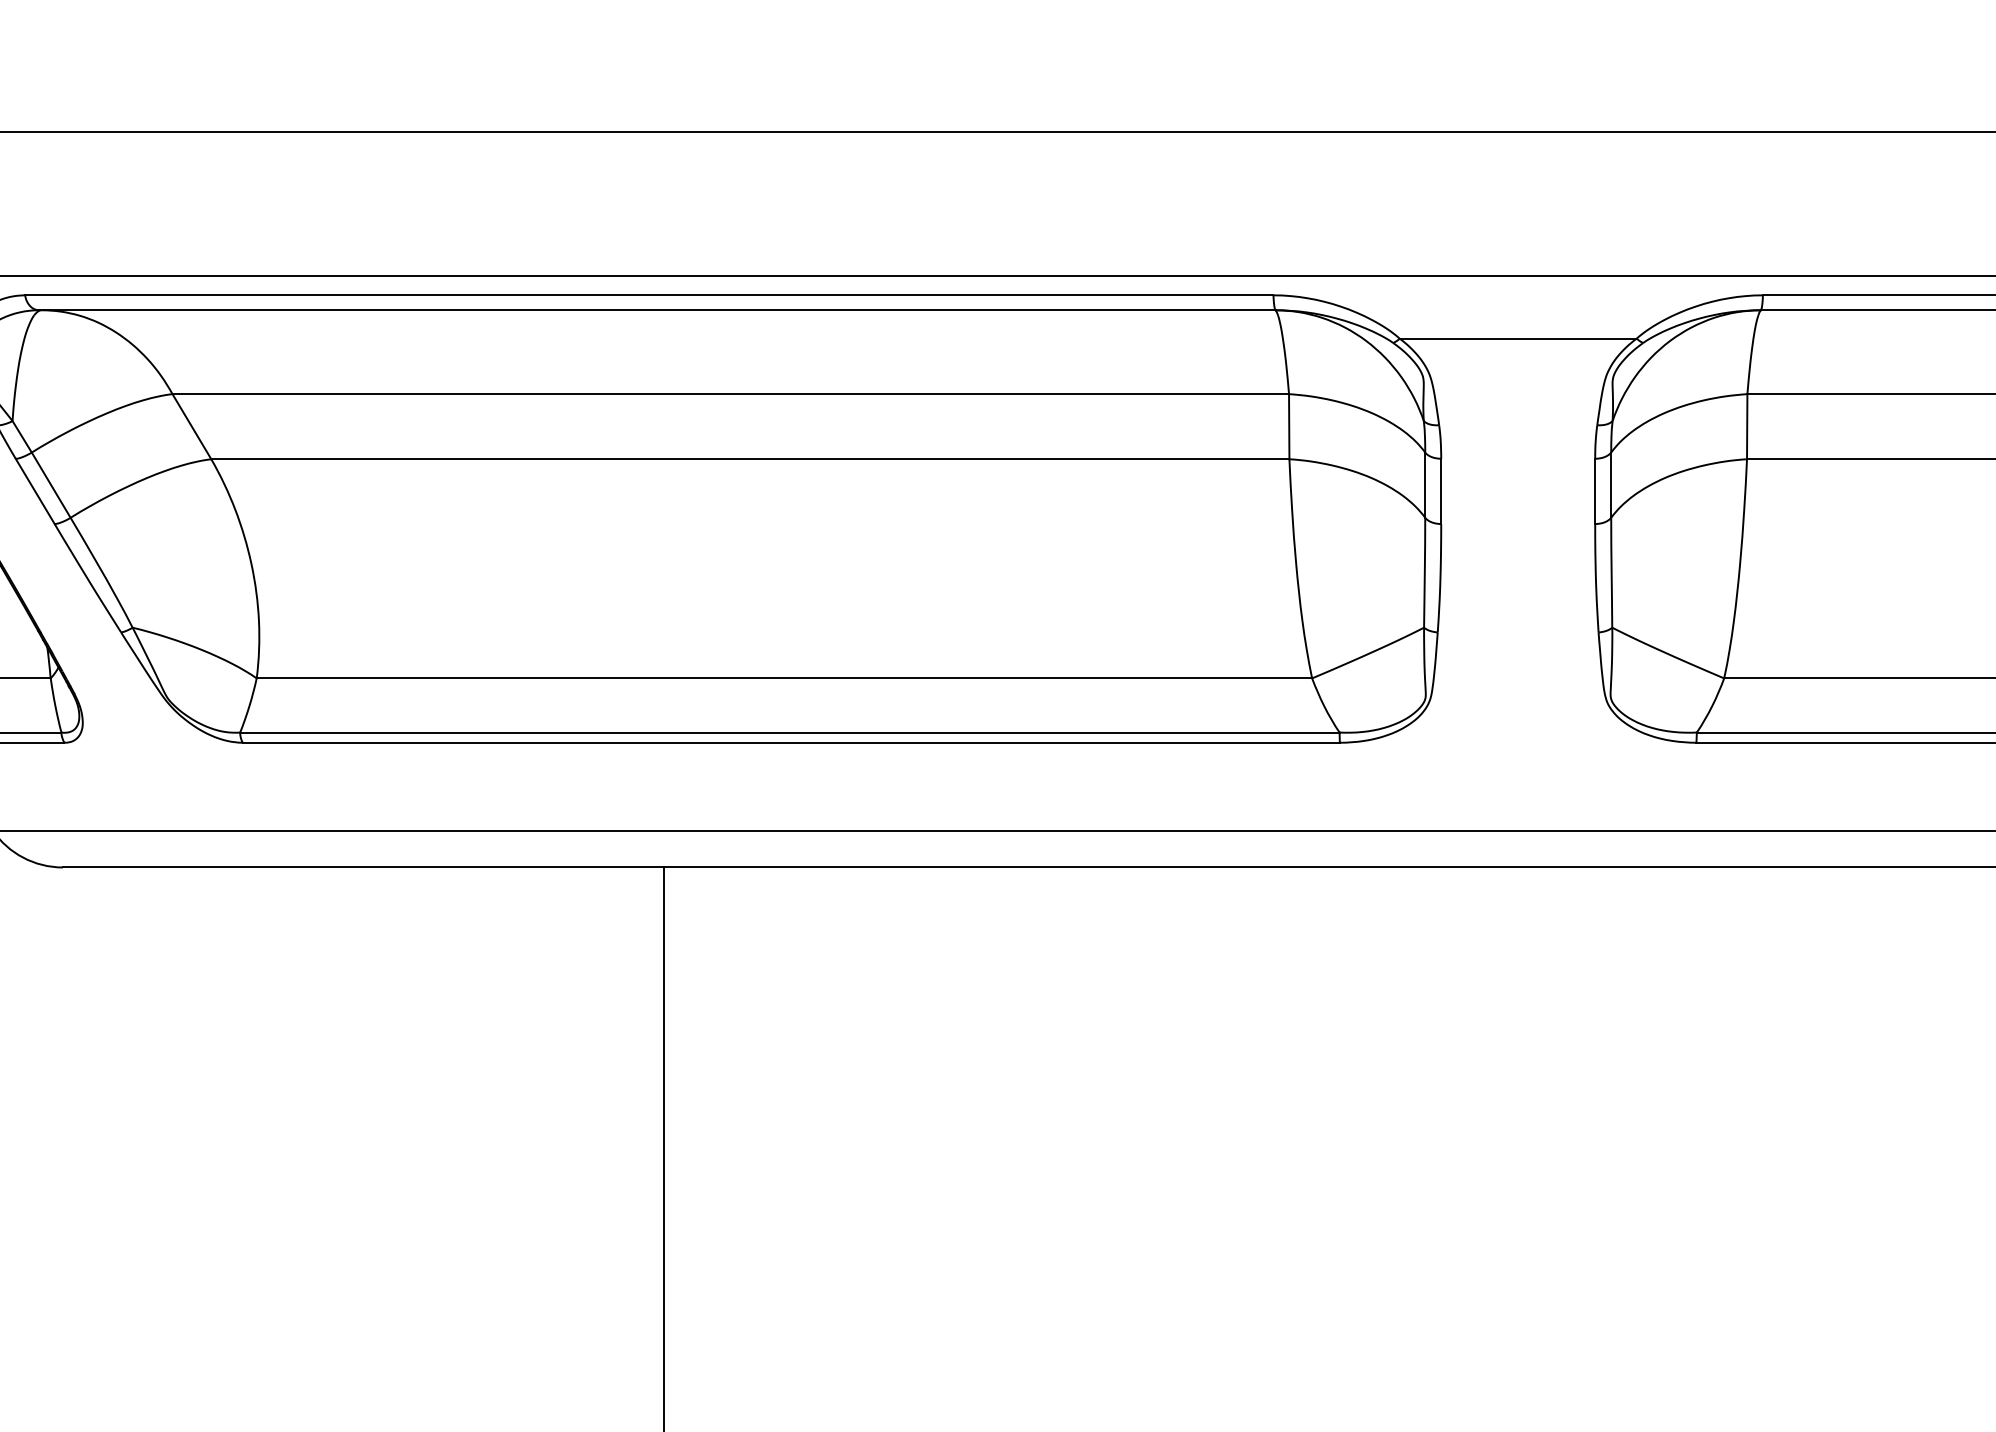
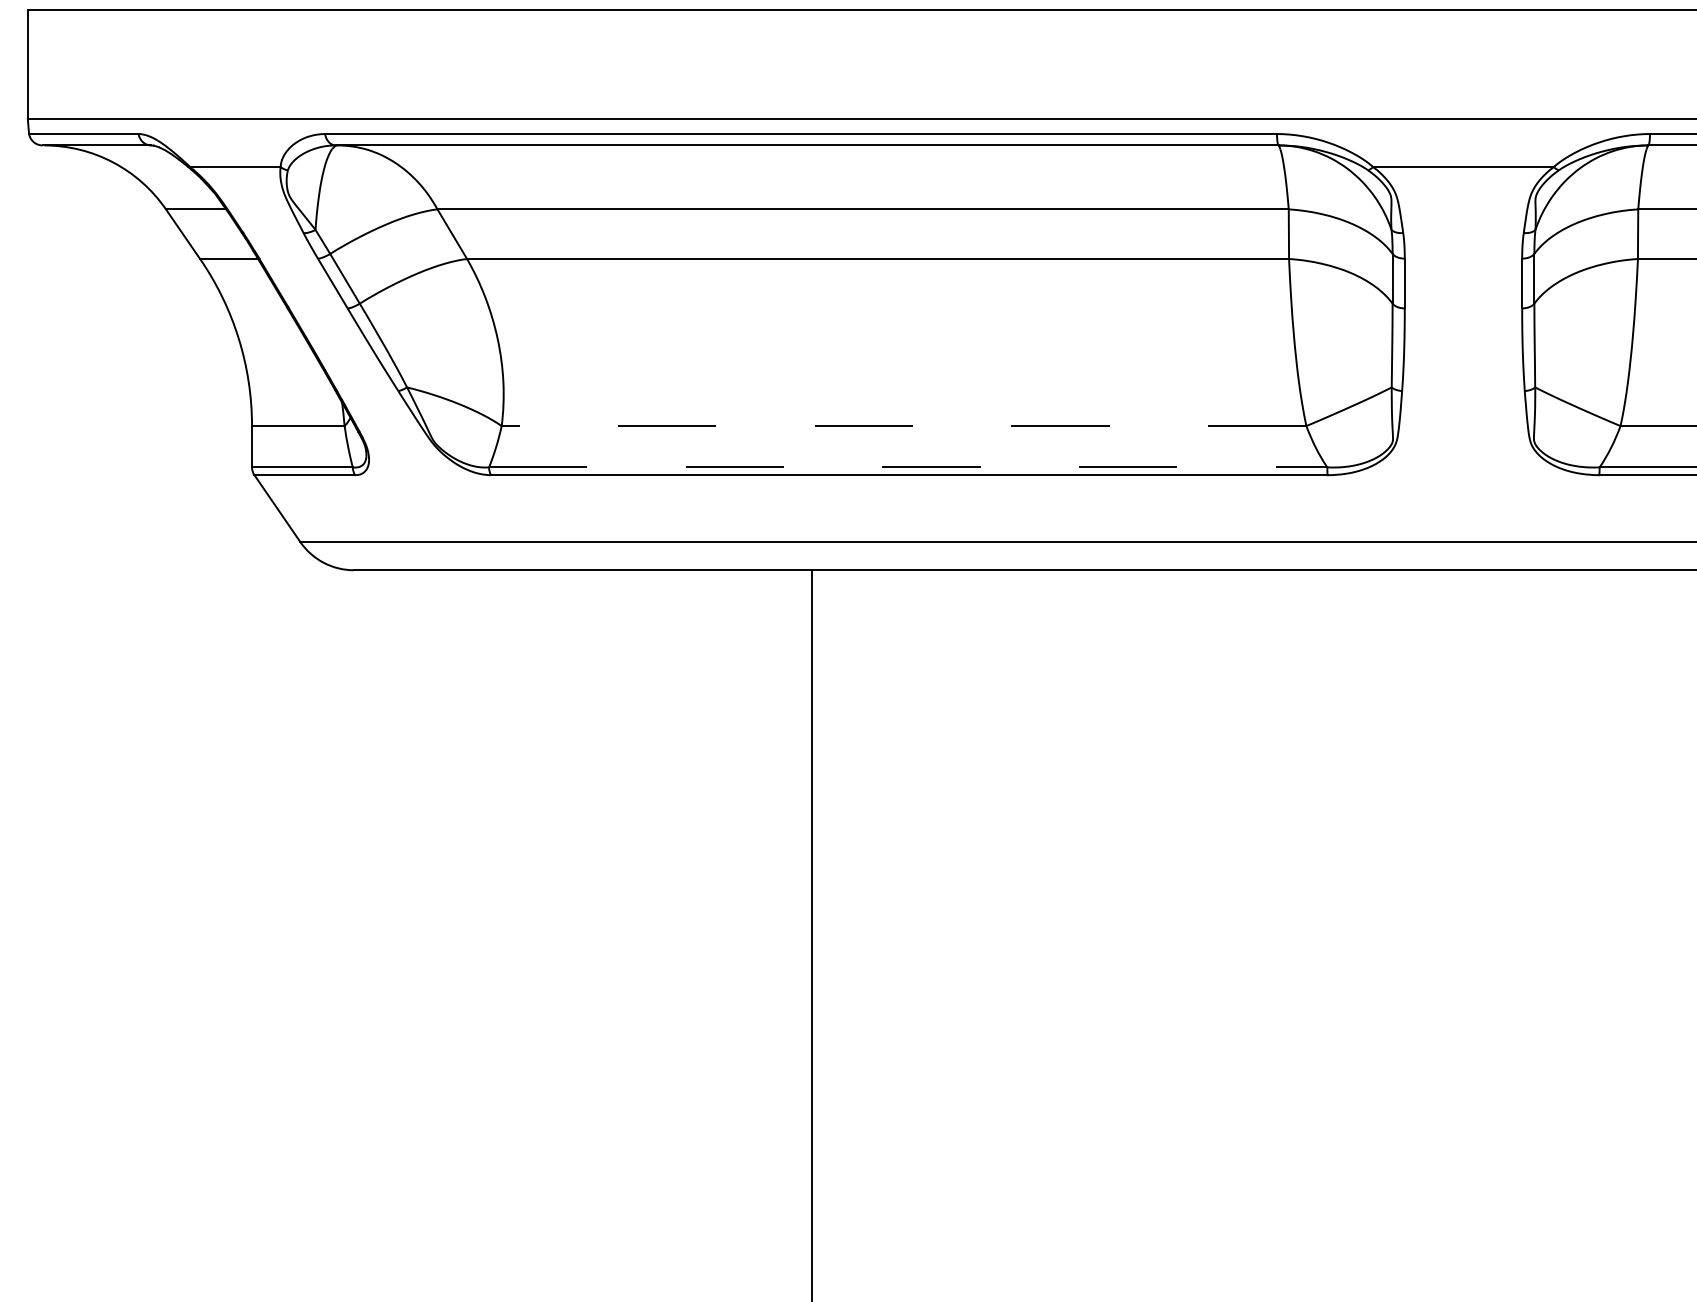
line: (783, 678) -> (903, 426), solid -> dashed
line: (790, 732) -> (908, 467), solid -> dashed

